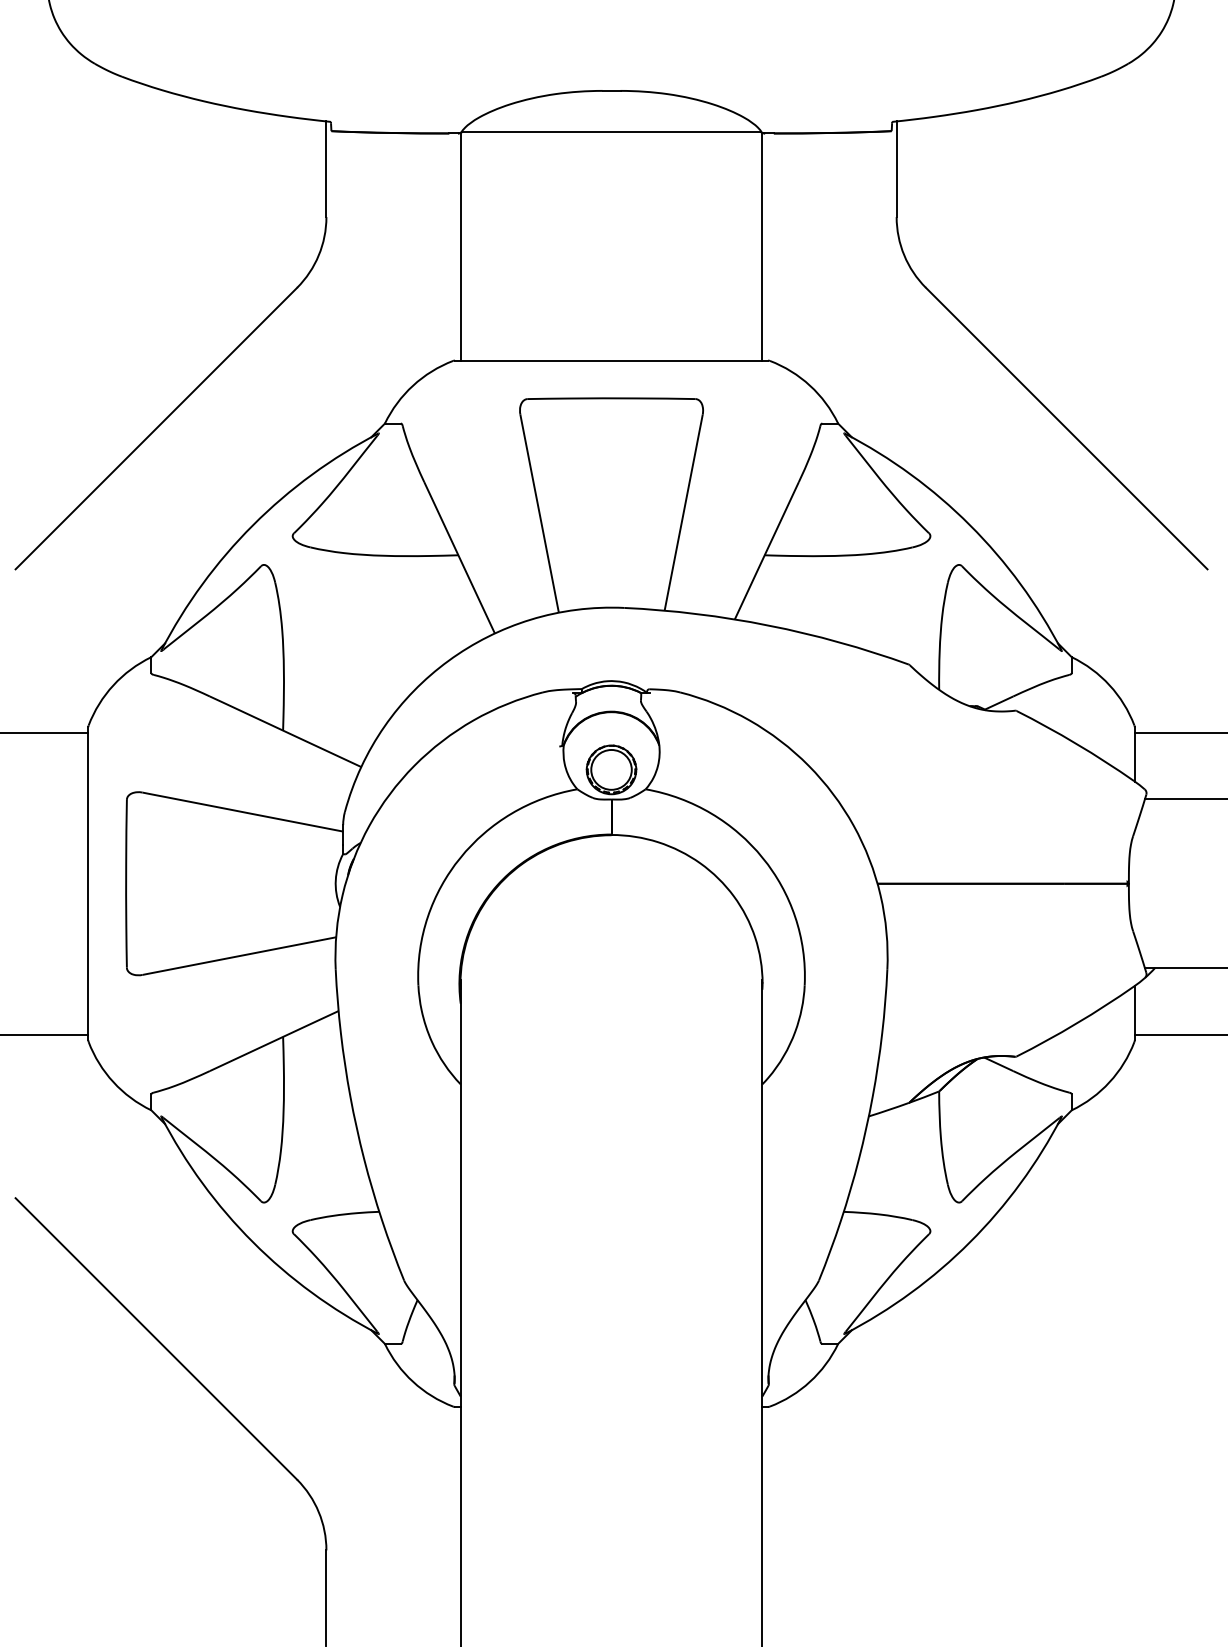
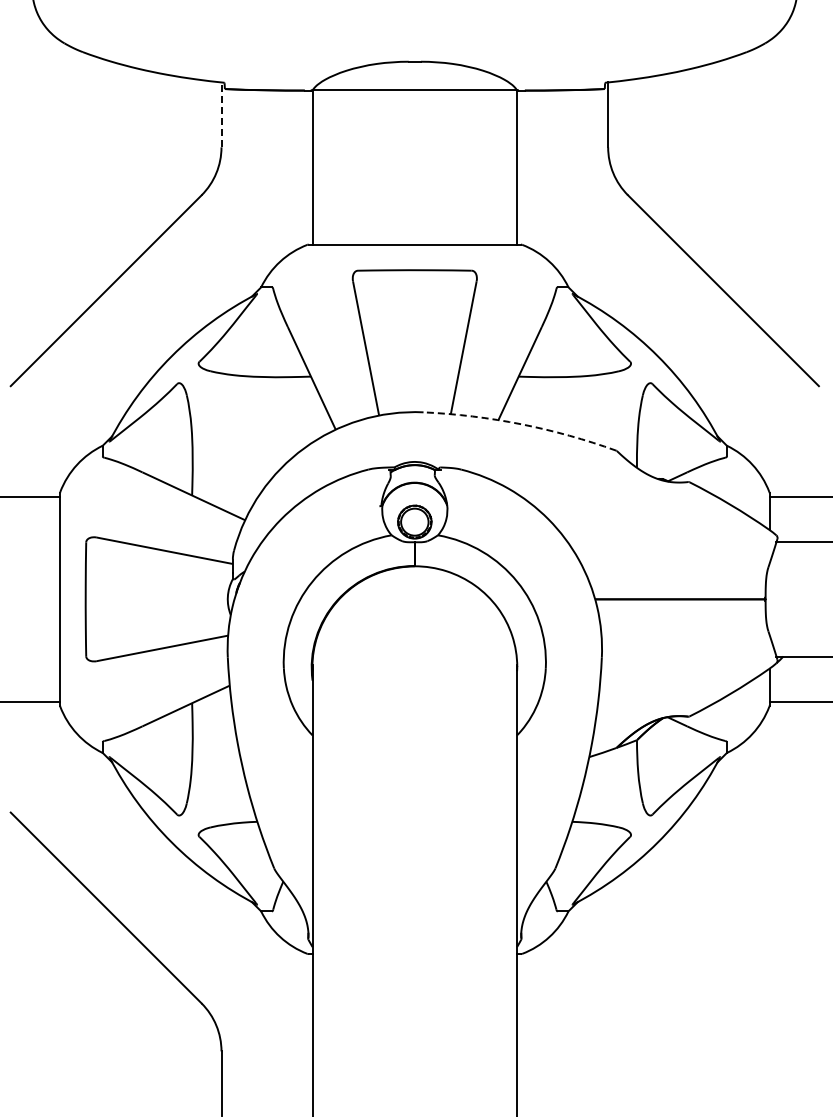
line: (326, 168) -> (221, 114), solid -> dashed
arc: (768, 625) -> (521, 424), solid -> dashed

